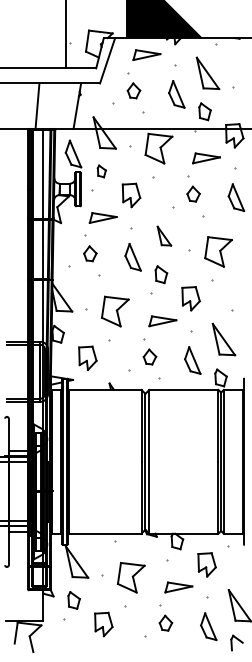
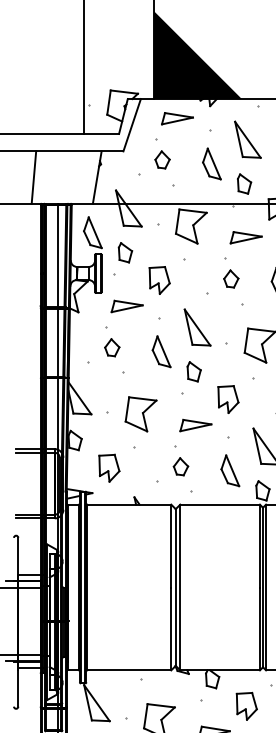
line: (37, 106) -> (34, 176), moved
part: (101, 171) -> (125, 252), size x1.43
part: (164, 235) -> (197, 326), size x1.67

